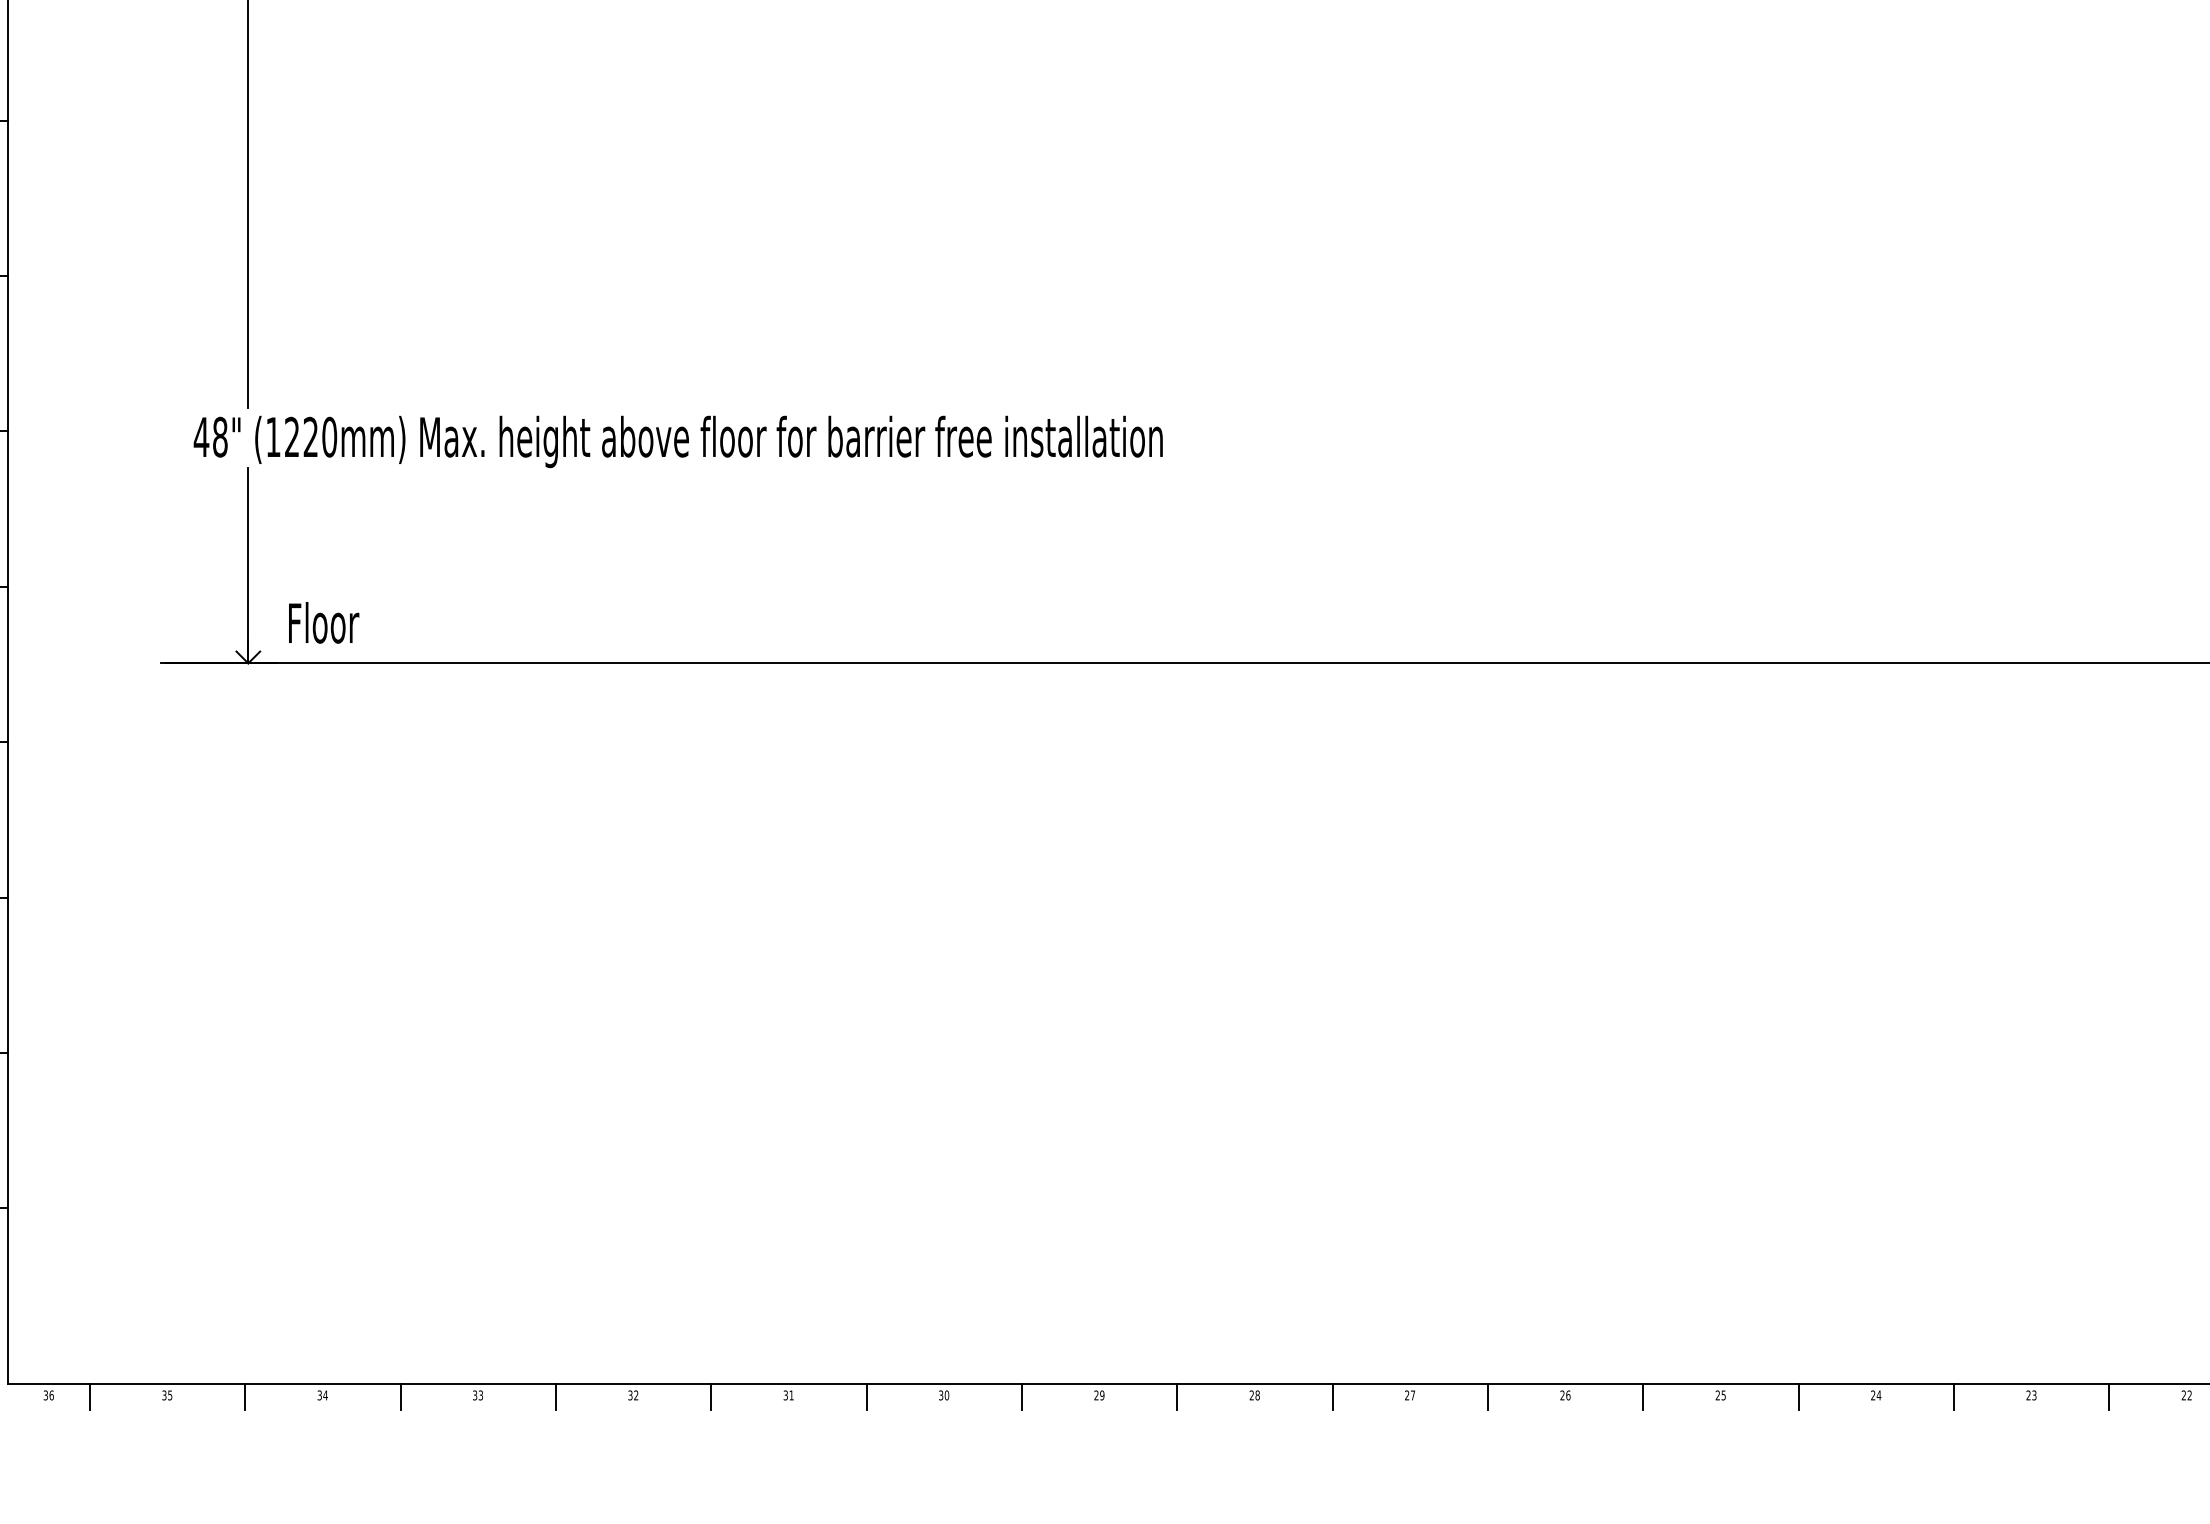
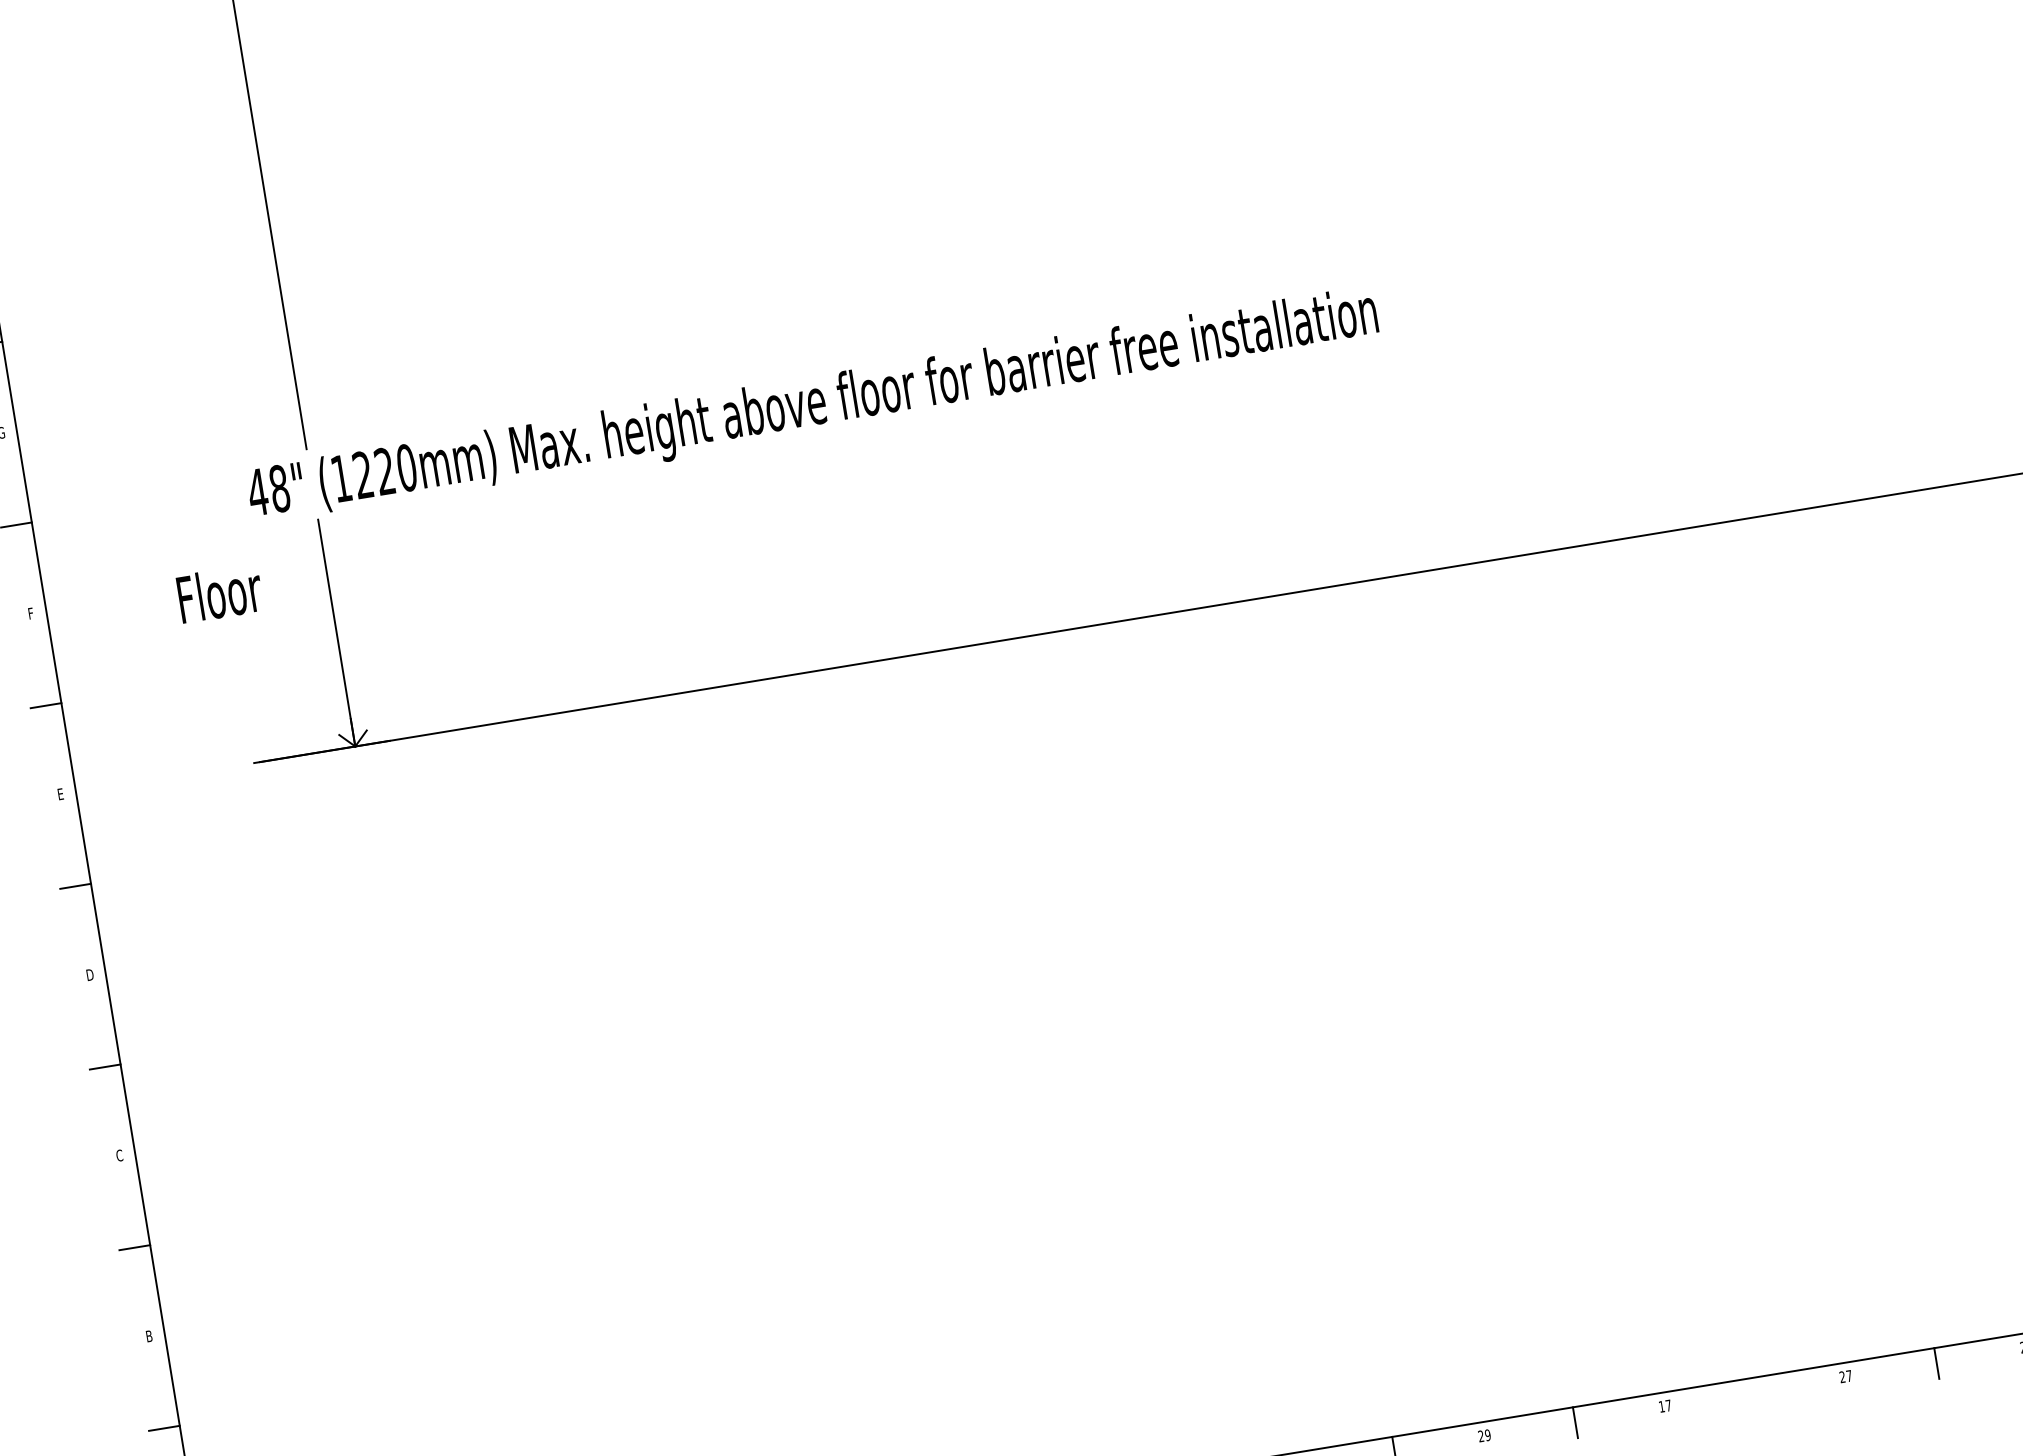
text: (324, 622) -> (220, 593), moved
text: (1254, 1395) -> (1664, 1406), 28 -> 17
line: (1332, 1396) -> (1755, 1392), removed

